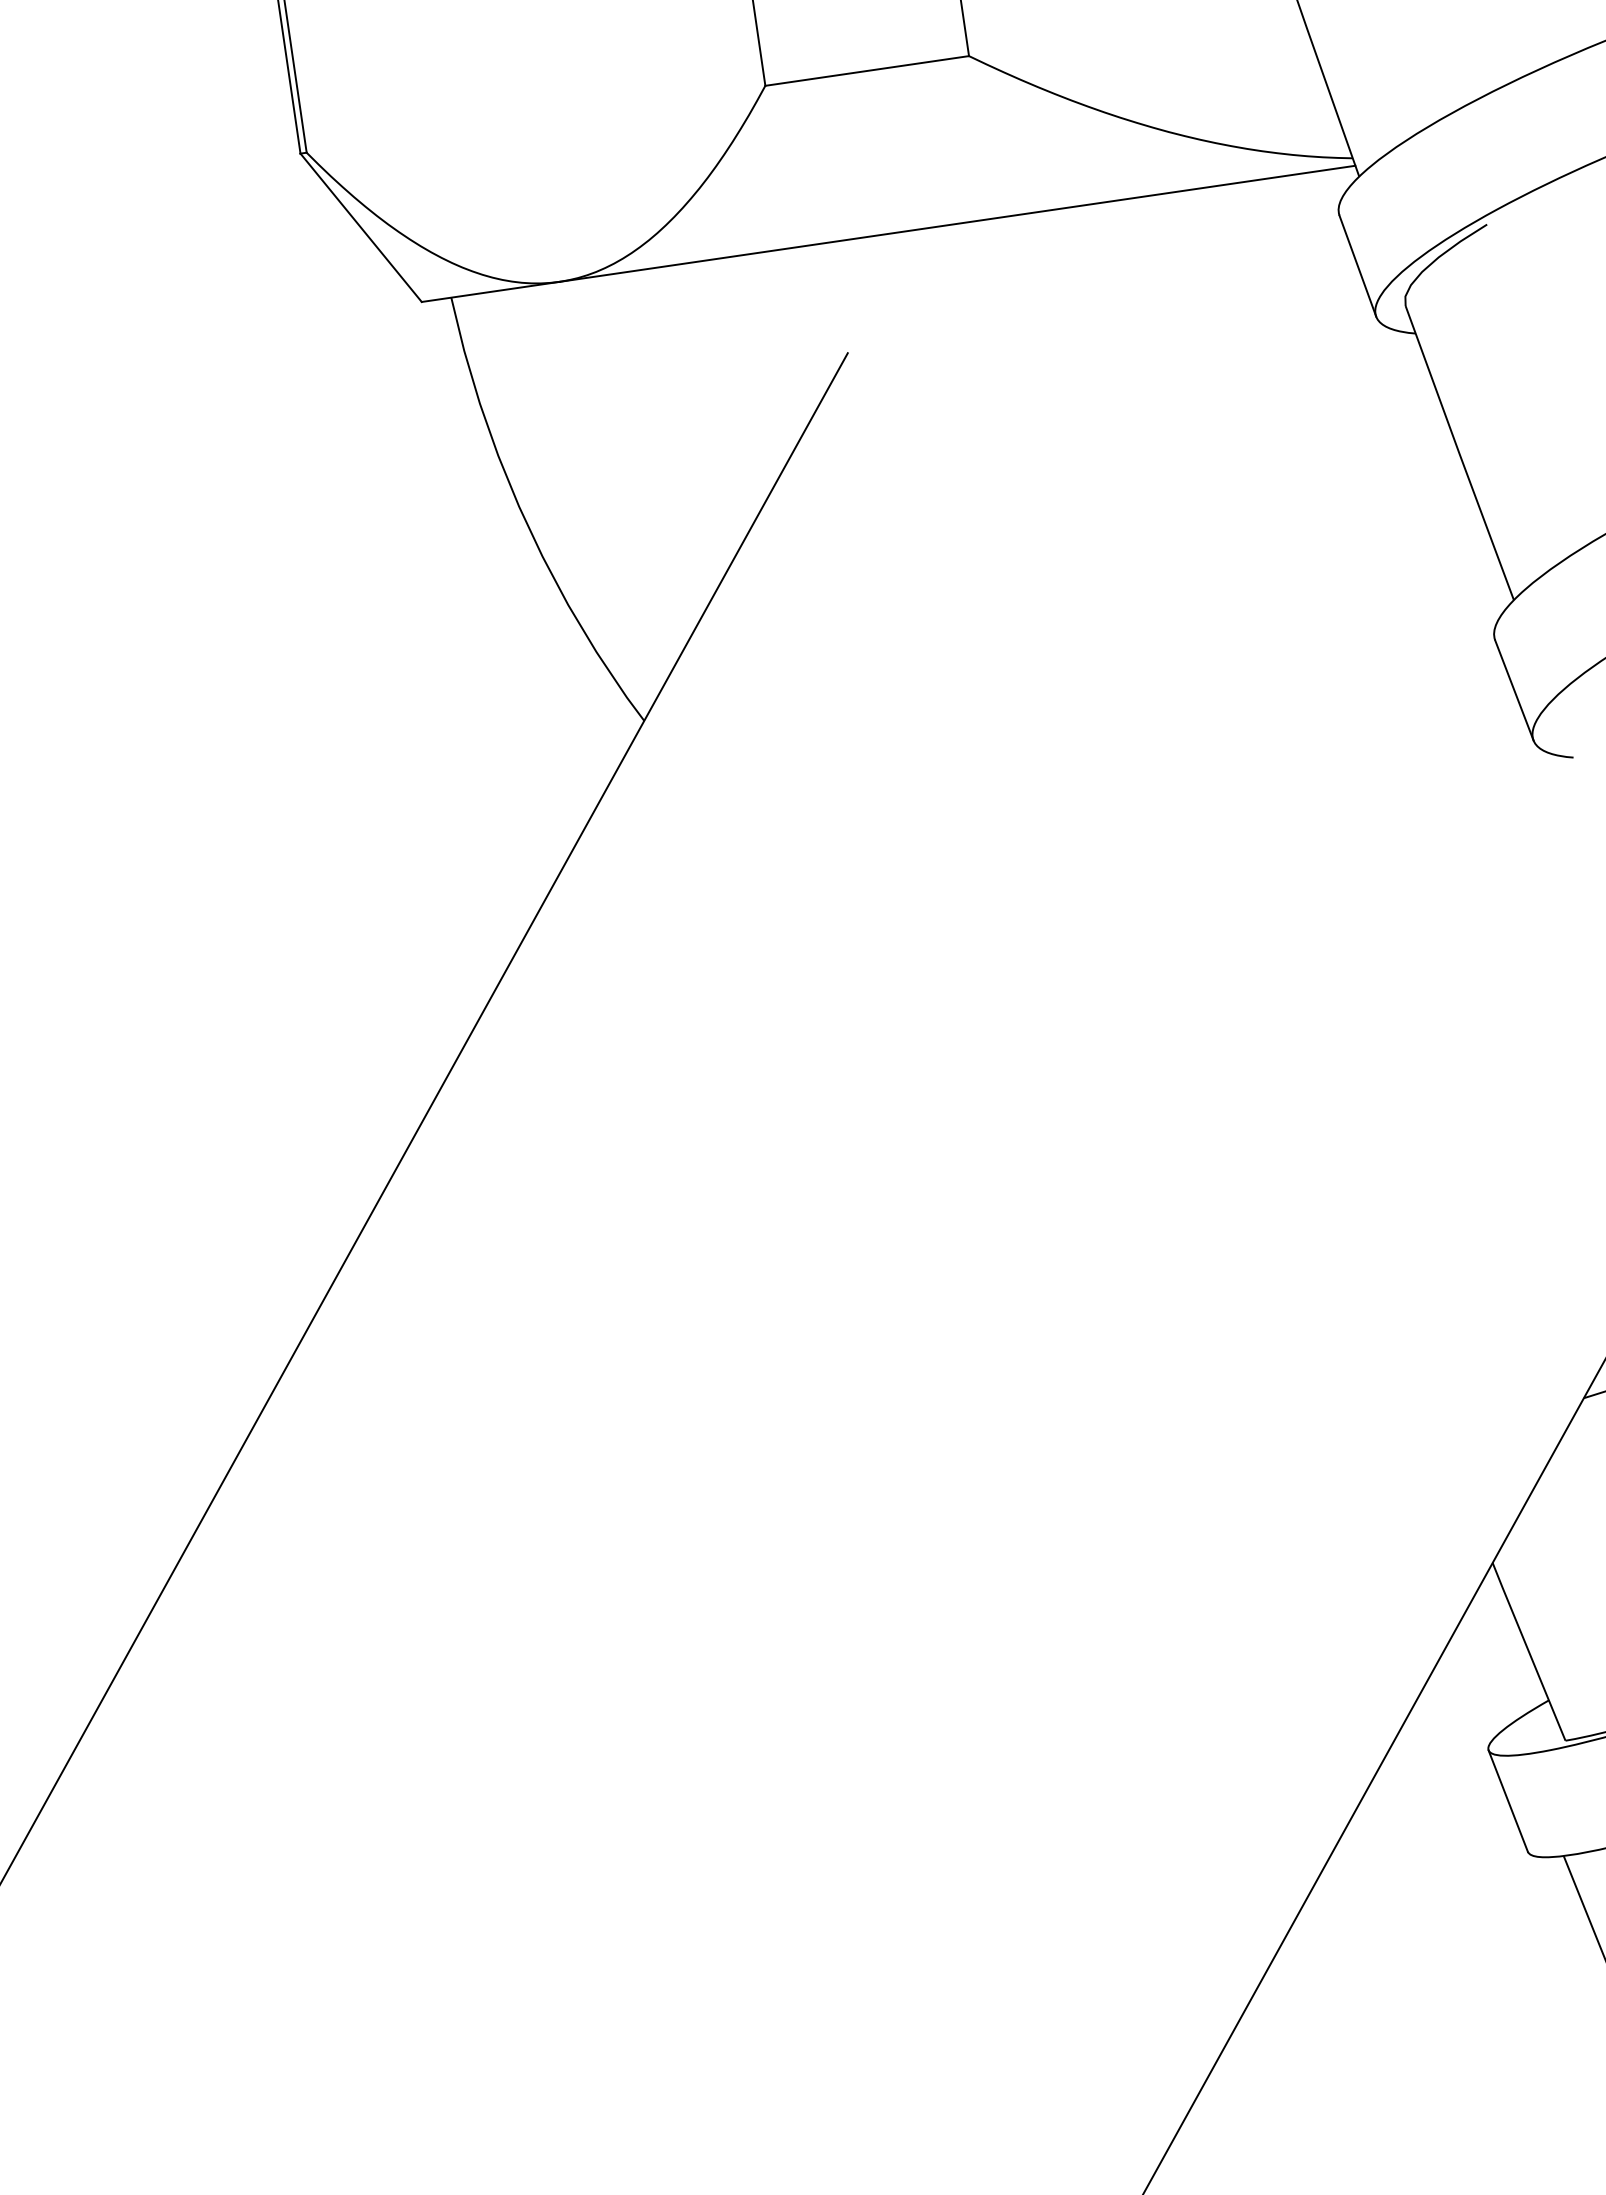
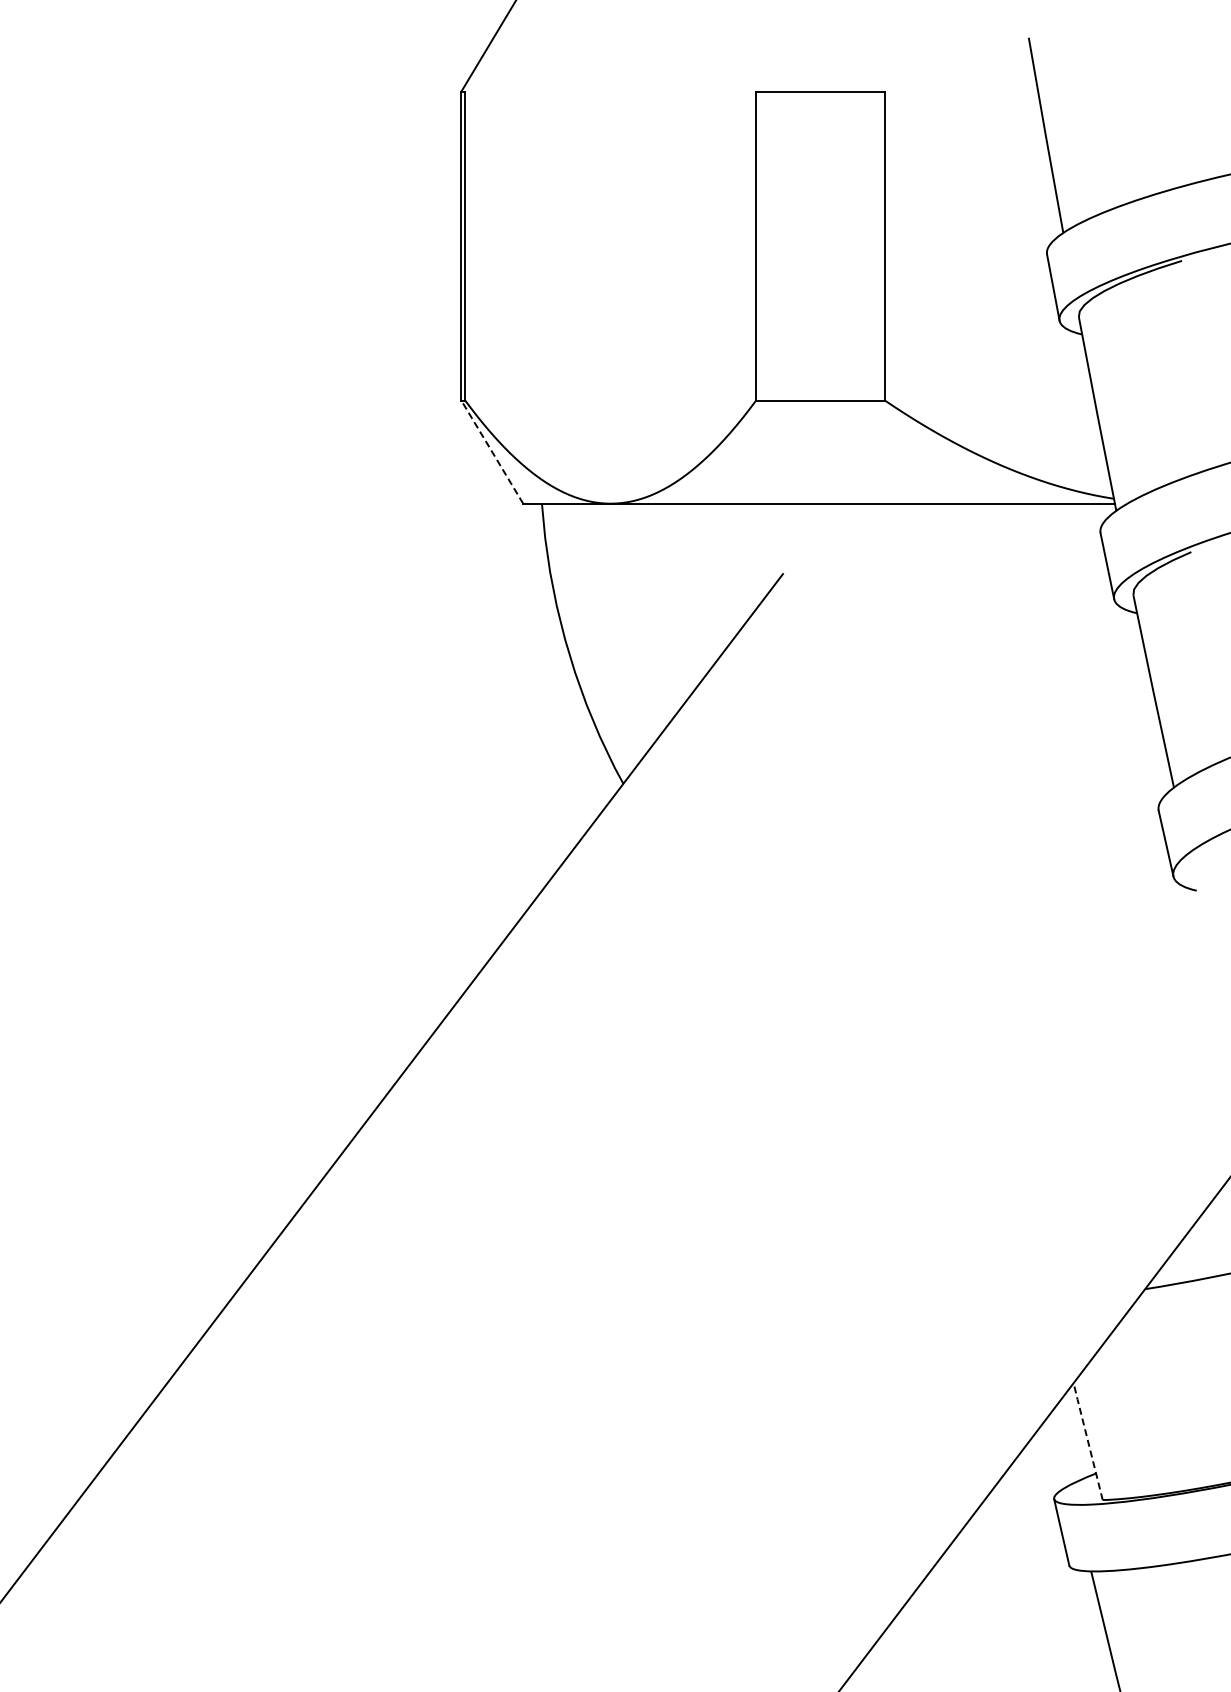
line: (361, 226) -> (492, 451), solid -> dashed
line: (1527, 1651) -> (1087, 1441), solid -> dashed

